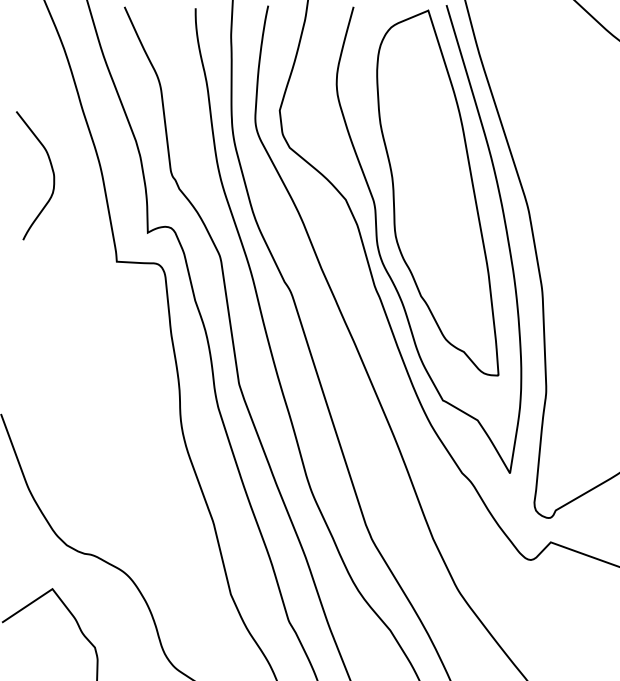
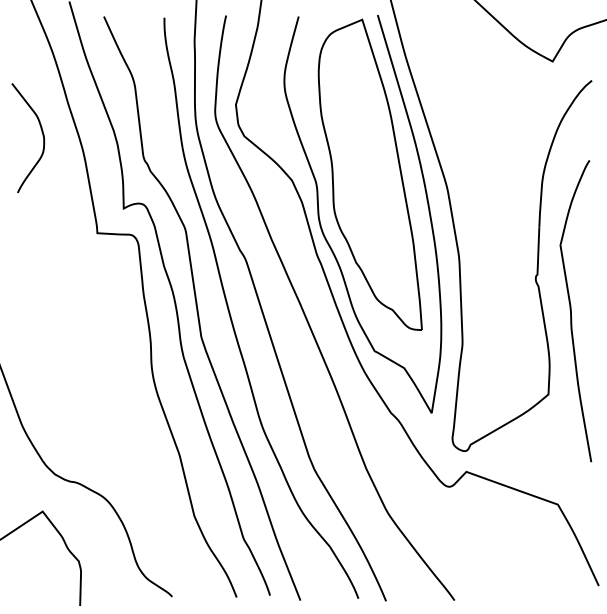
curve: (52, 173) -> (42, 136), moved

